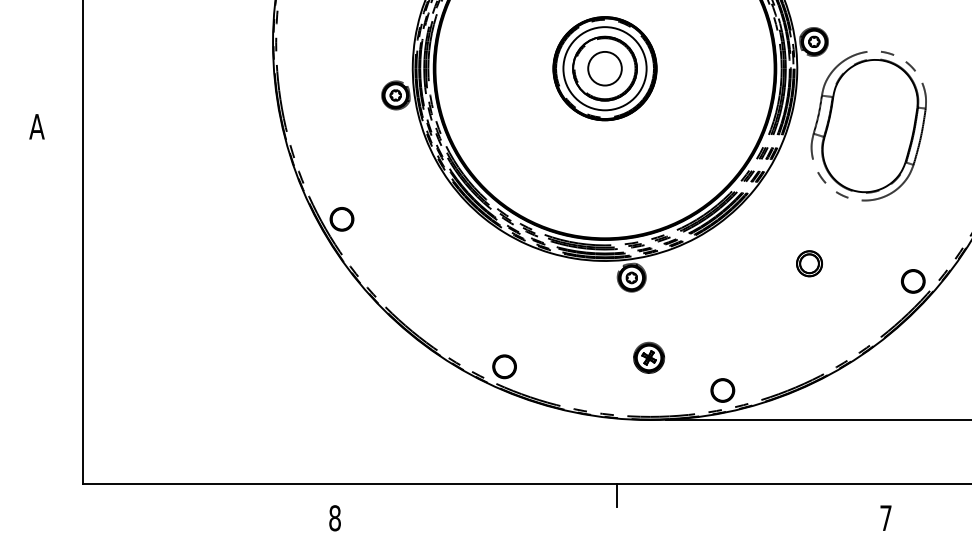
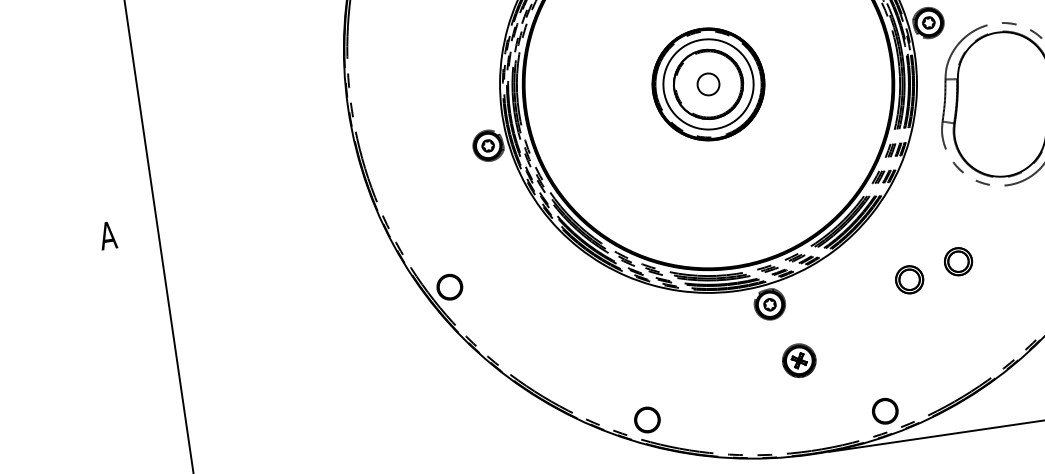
circle: (604, 68) -> (707, 84), size x0.6
part: (762, 273) -> (909, 279), added
part: (649, 357) -> (799, 360), moved

